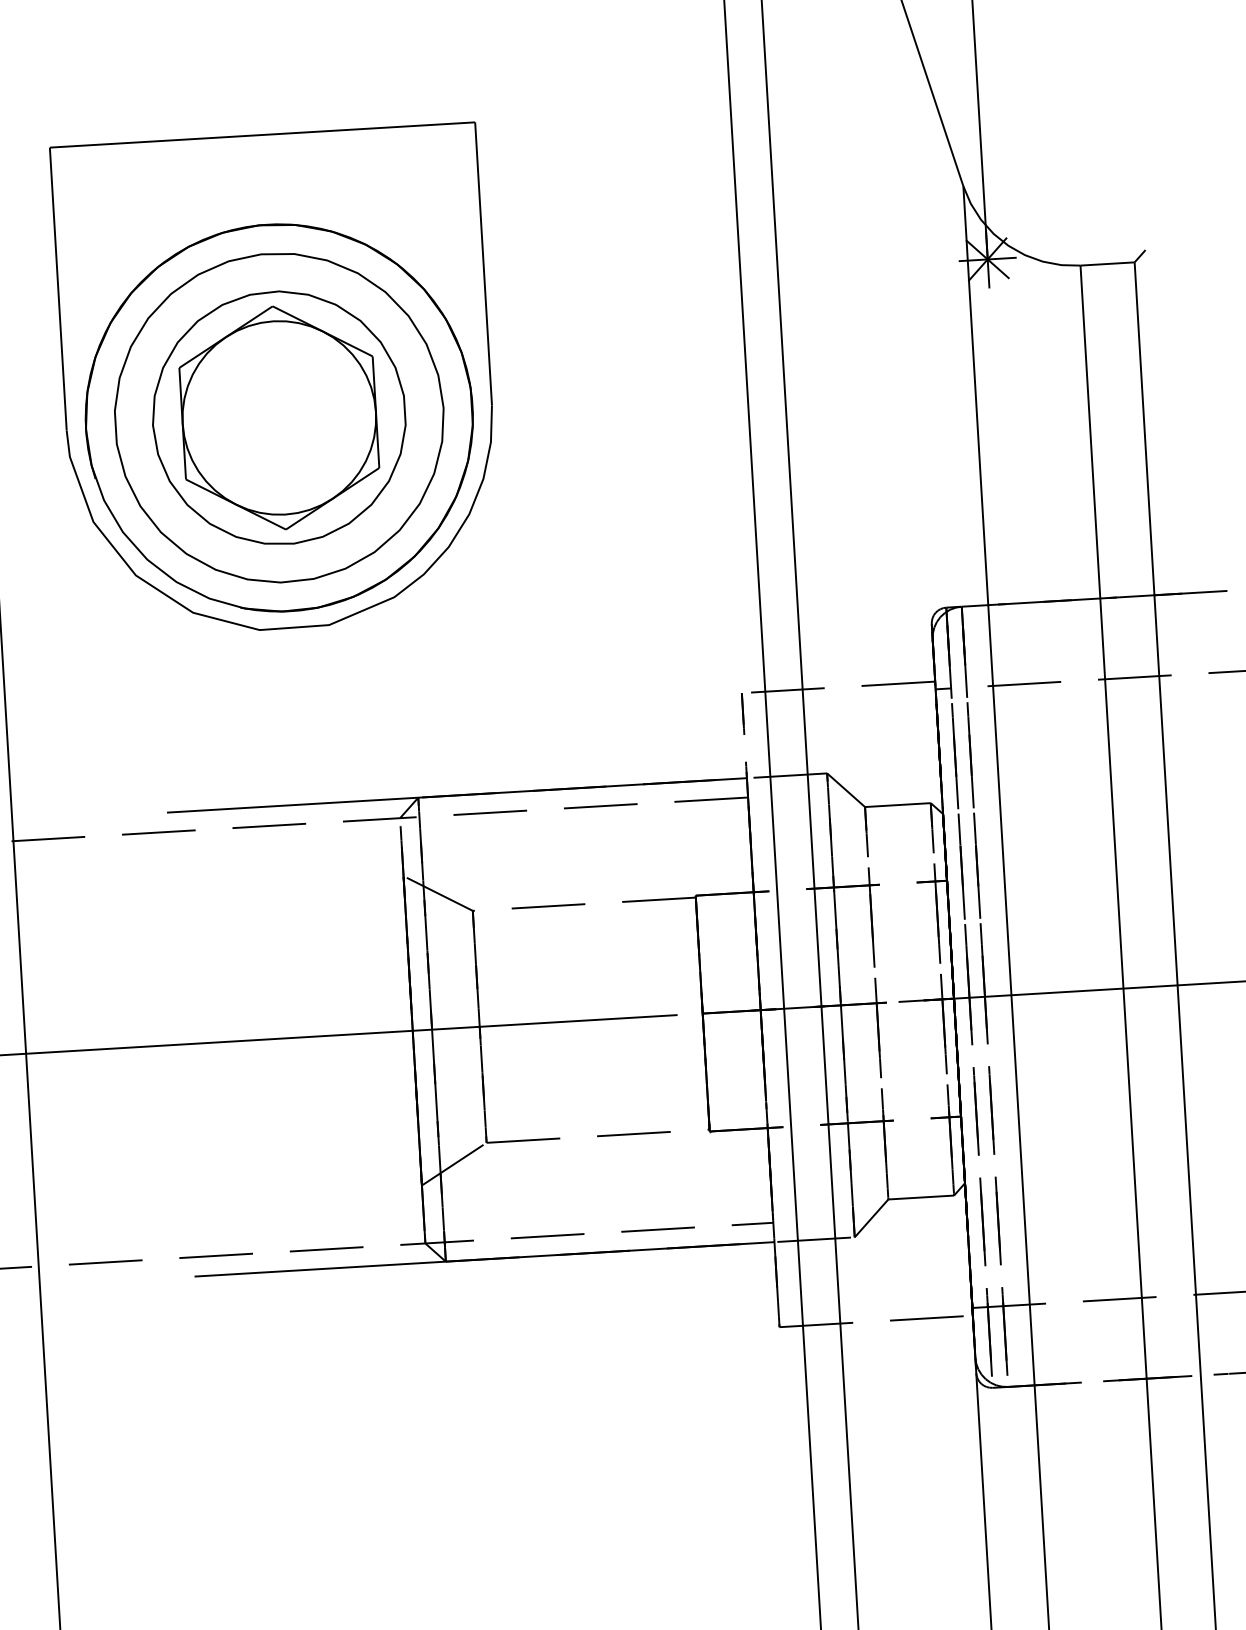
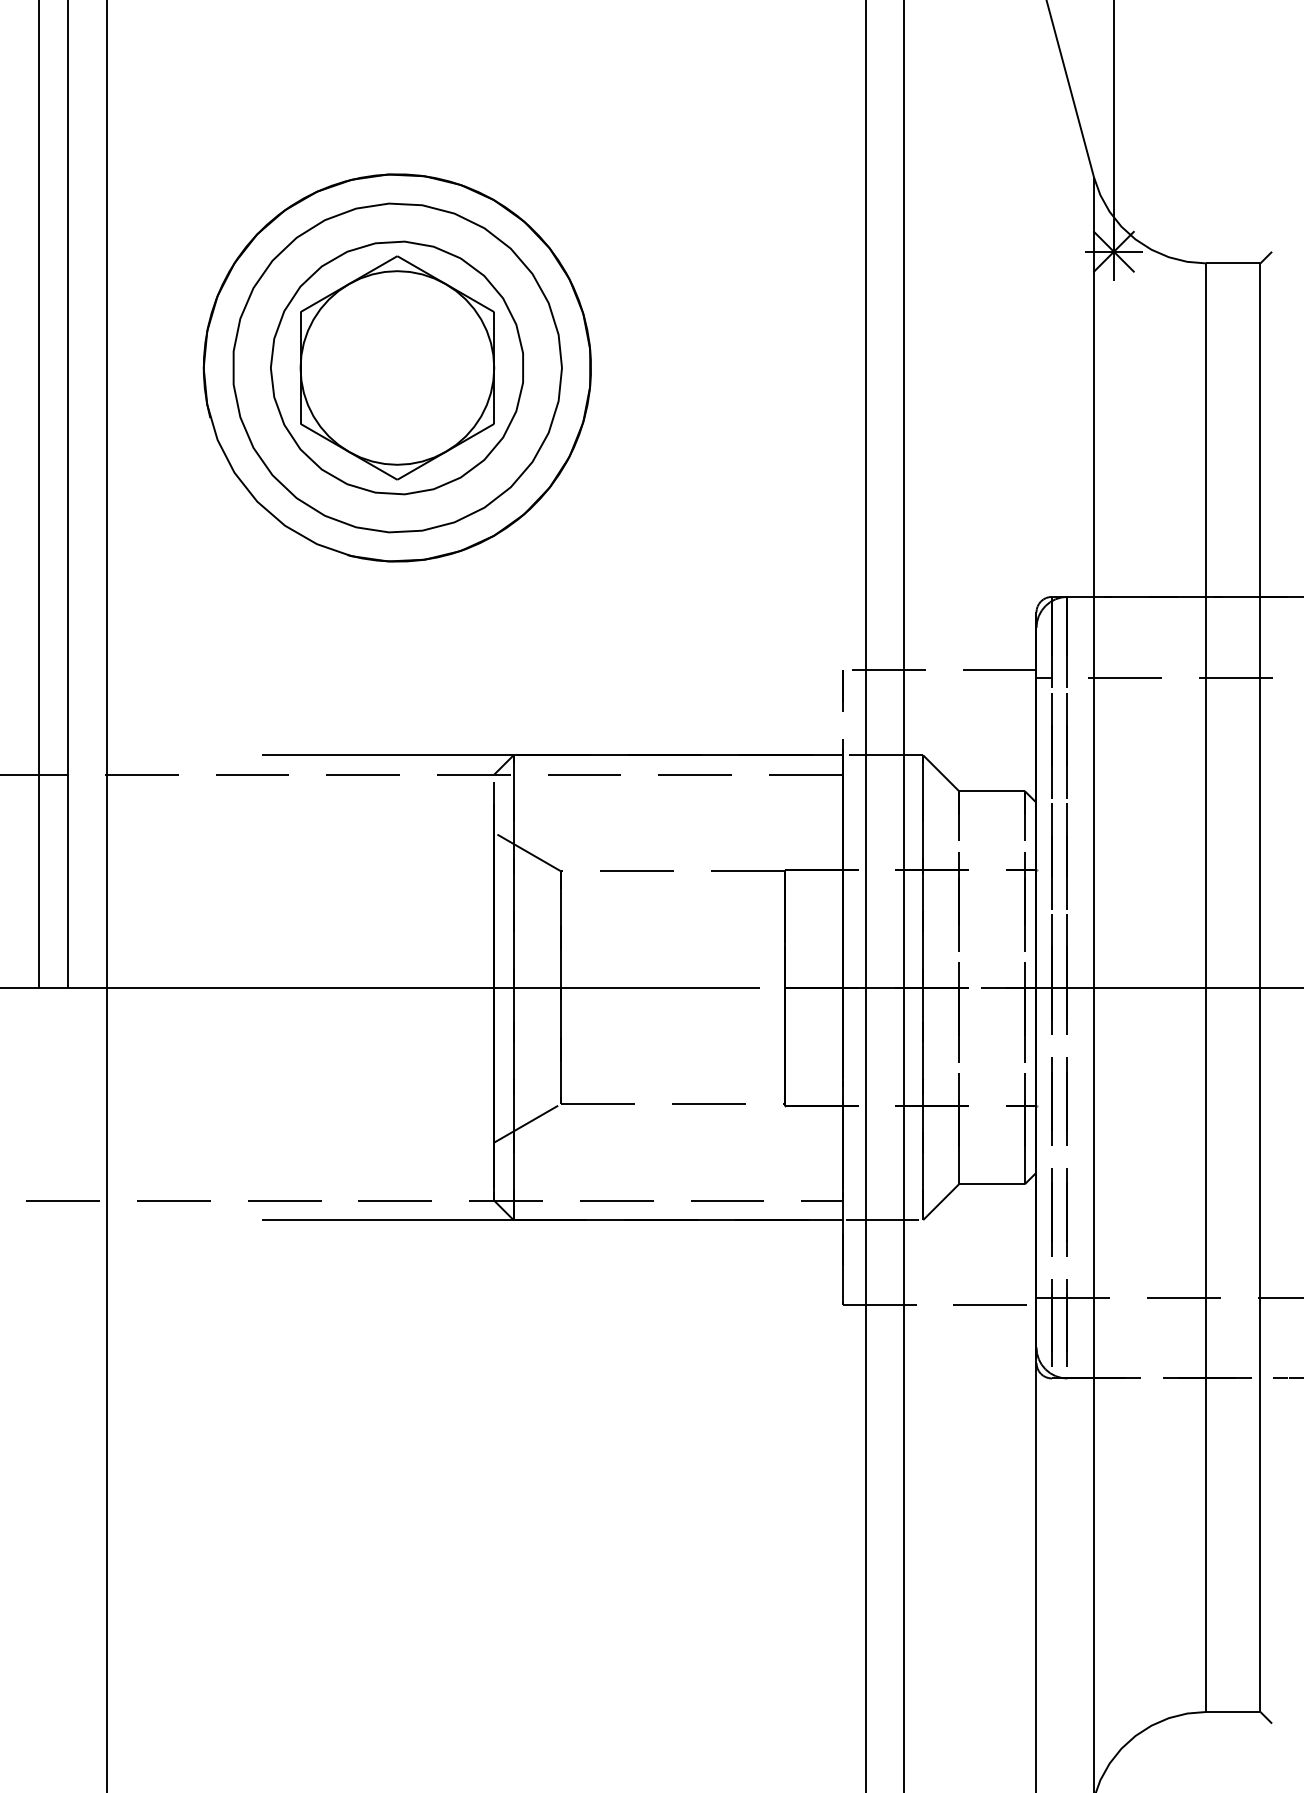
part: (277, 381) -> (397, 331), removed

